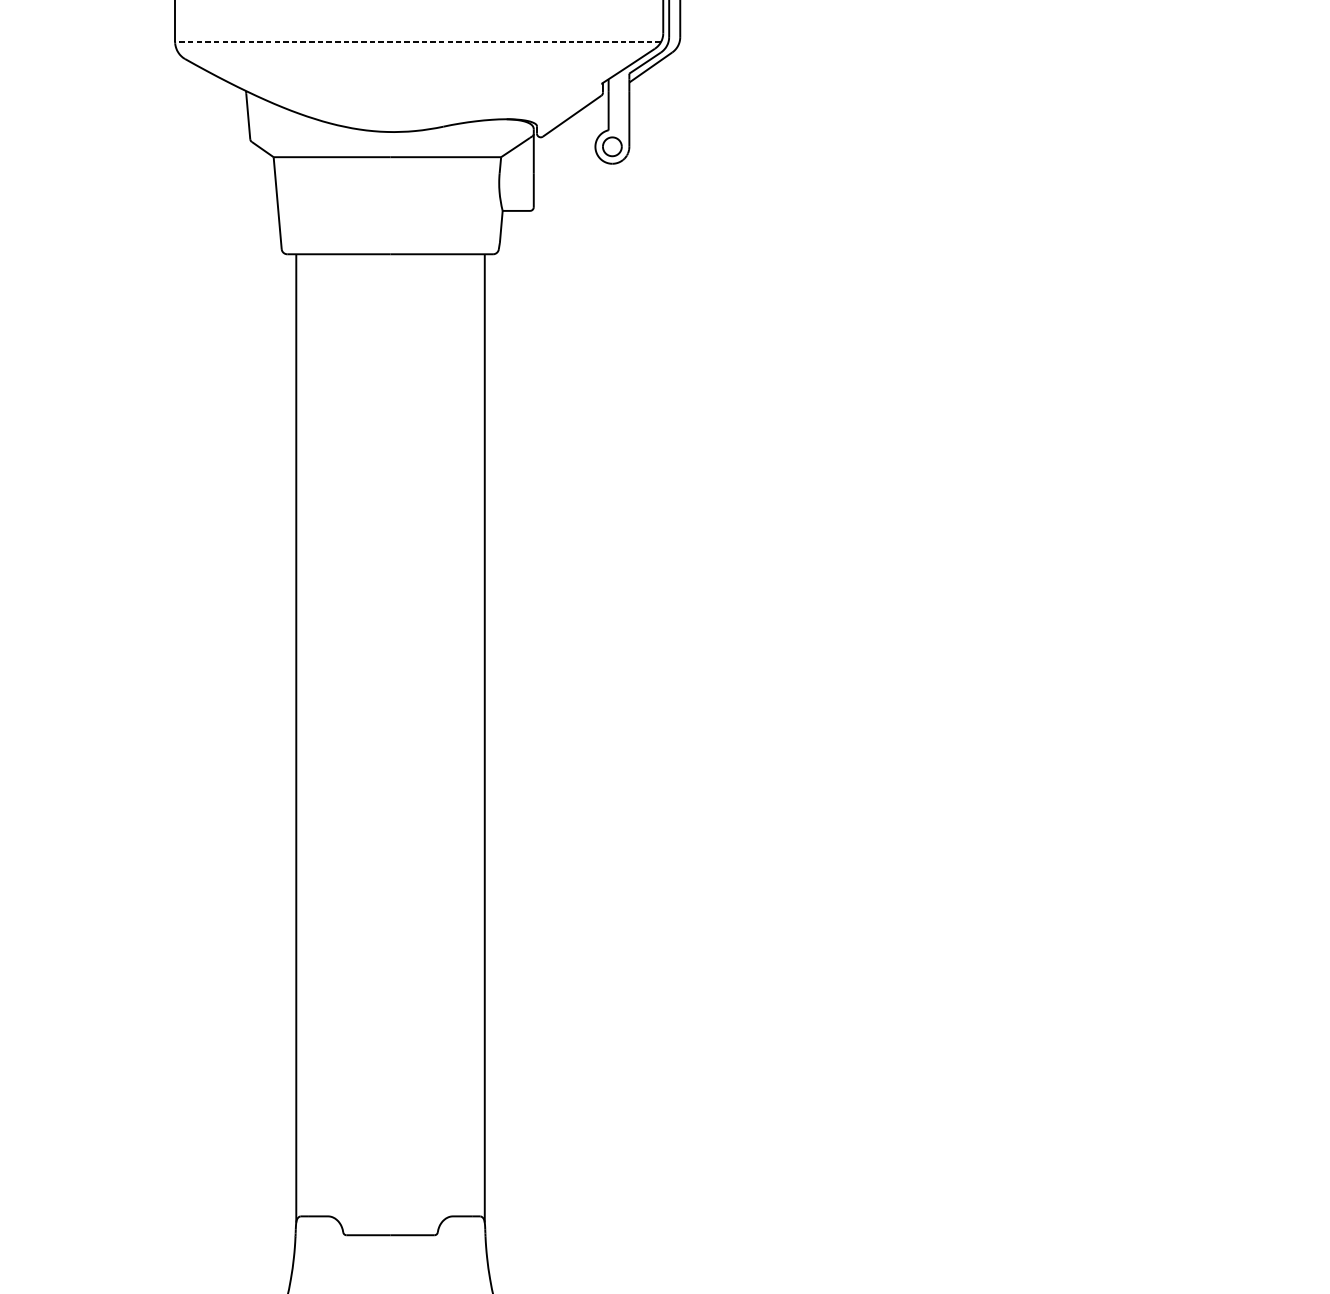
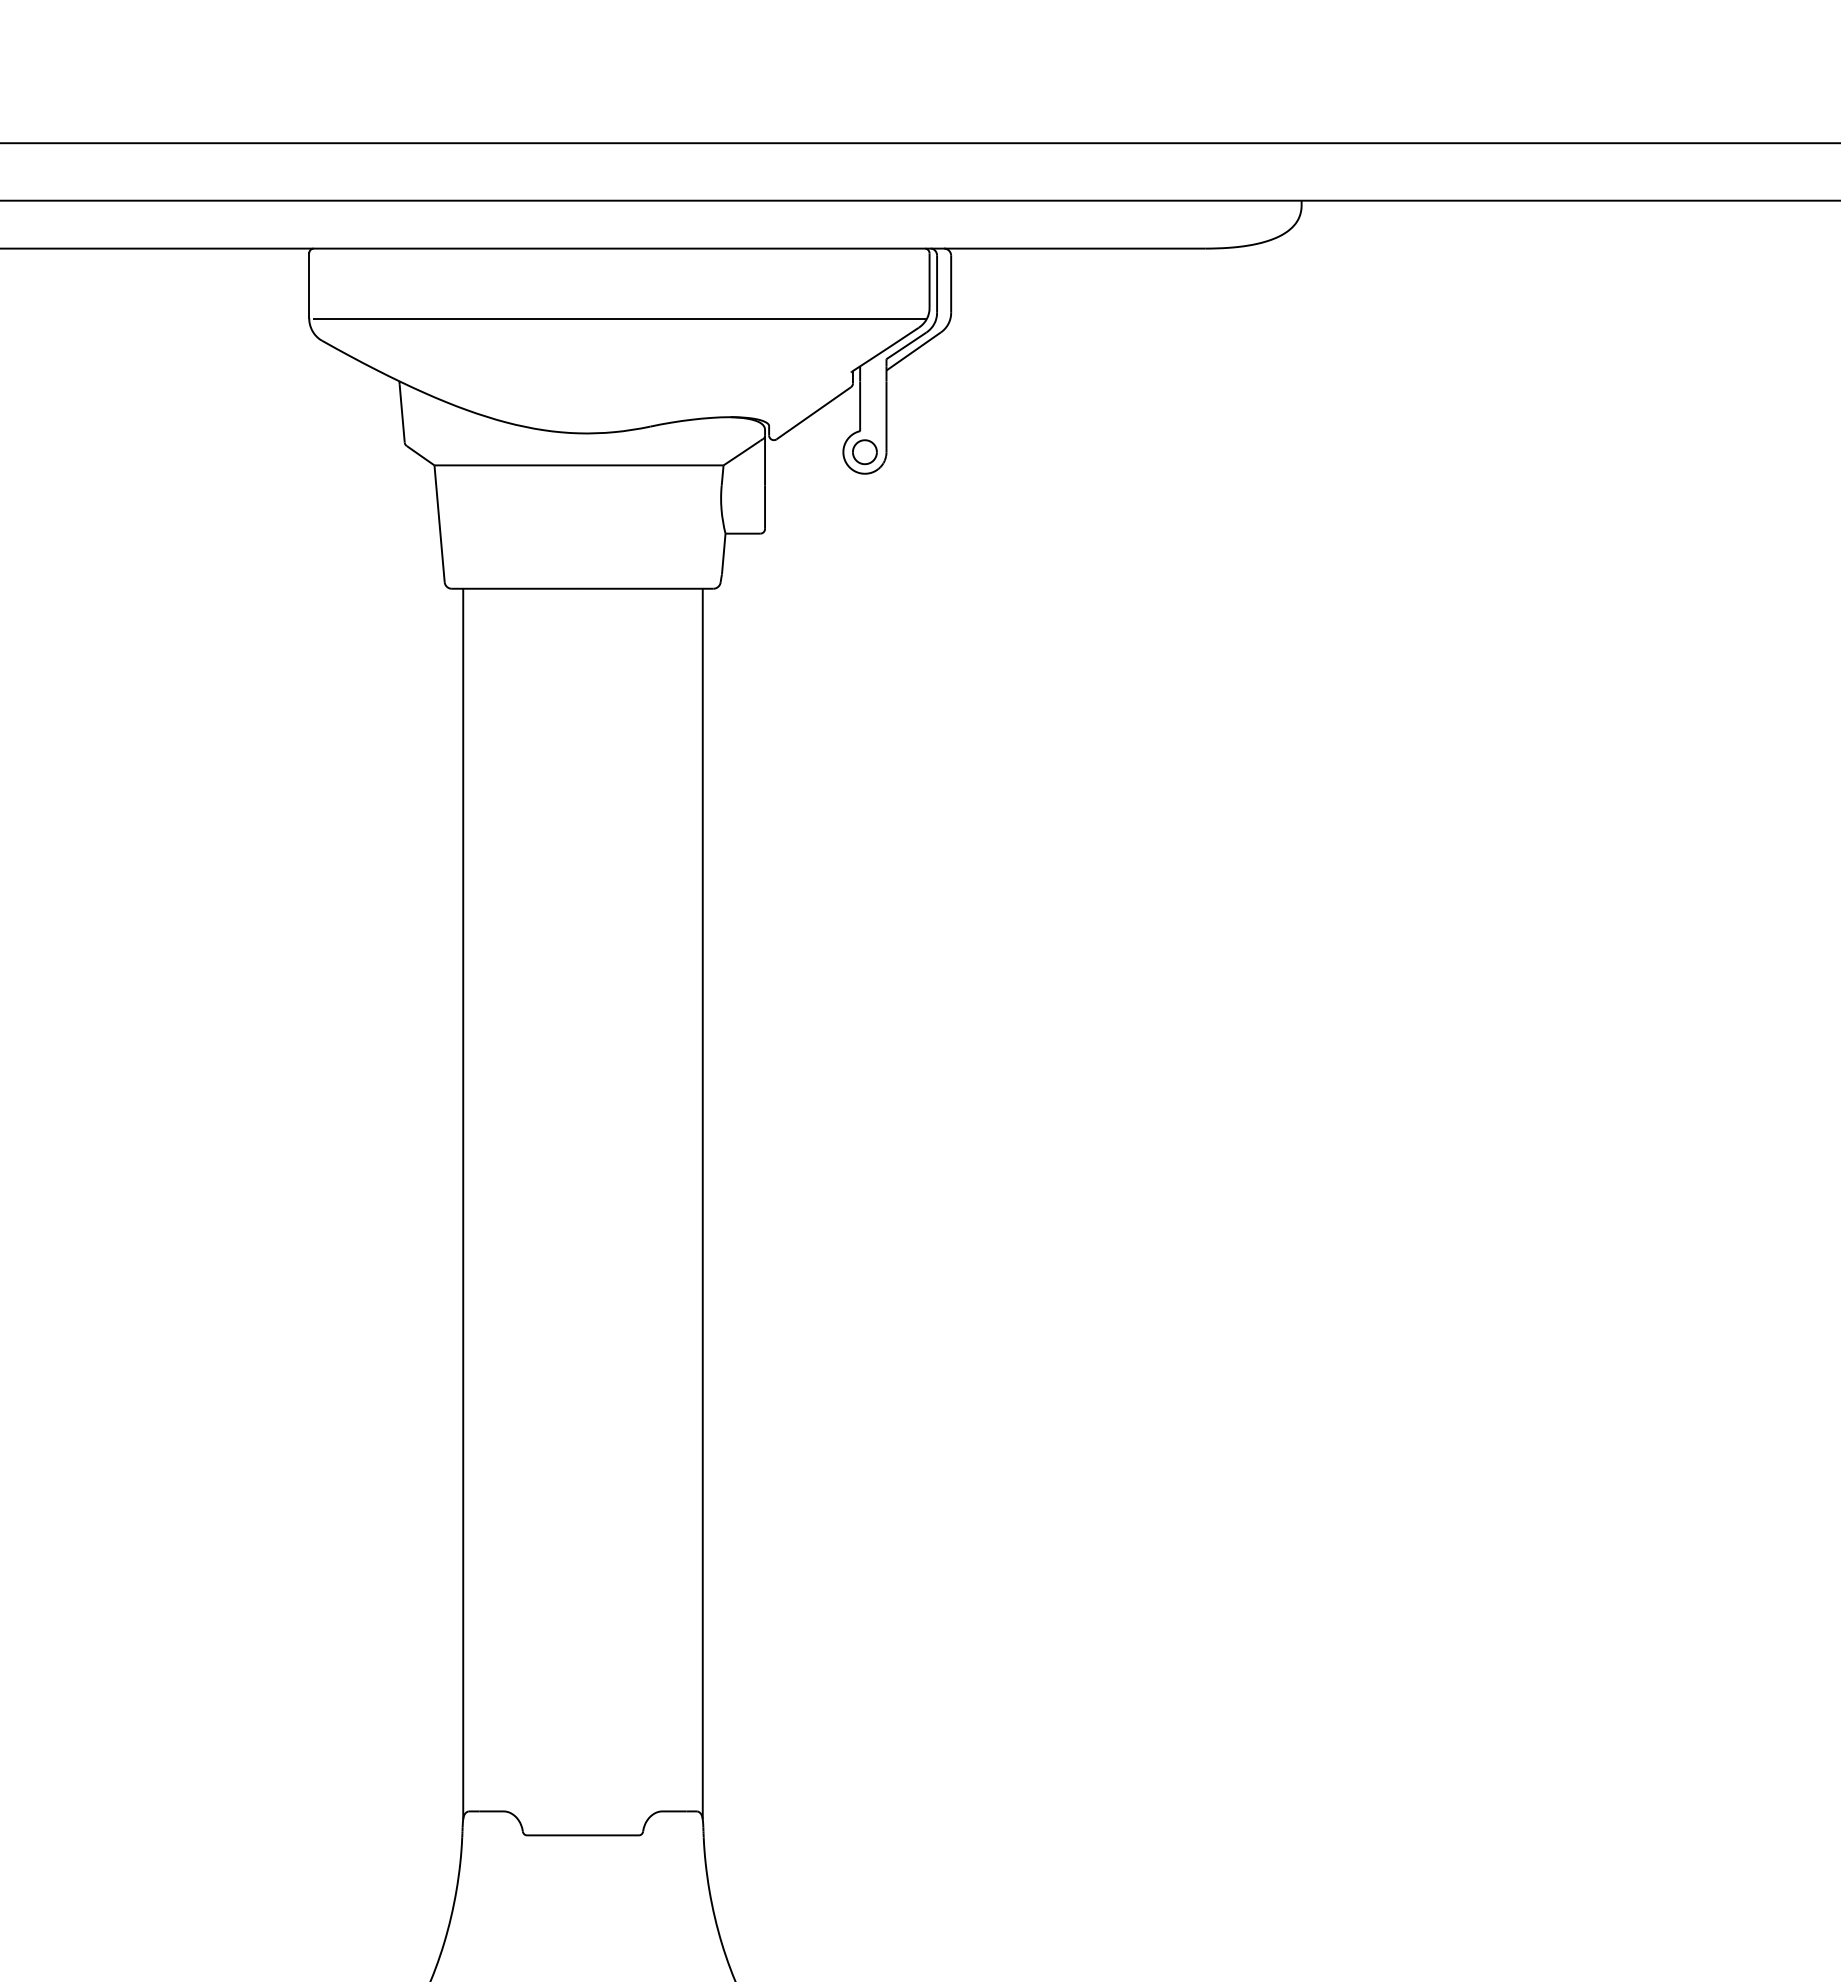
line: (419, 42) -> (619, 319), dashed -> solid

